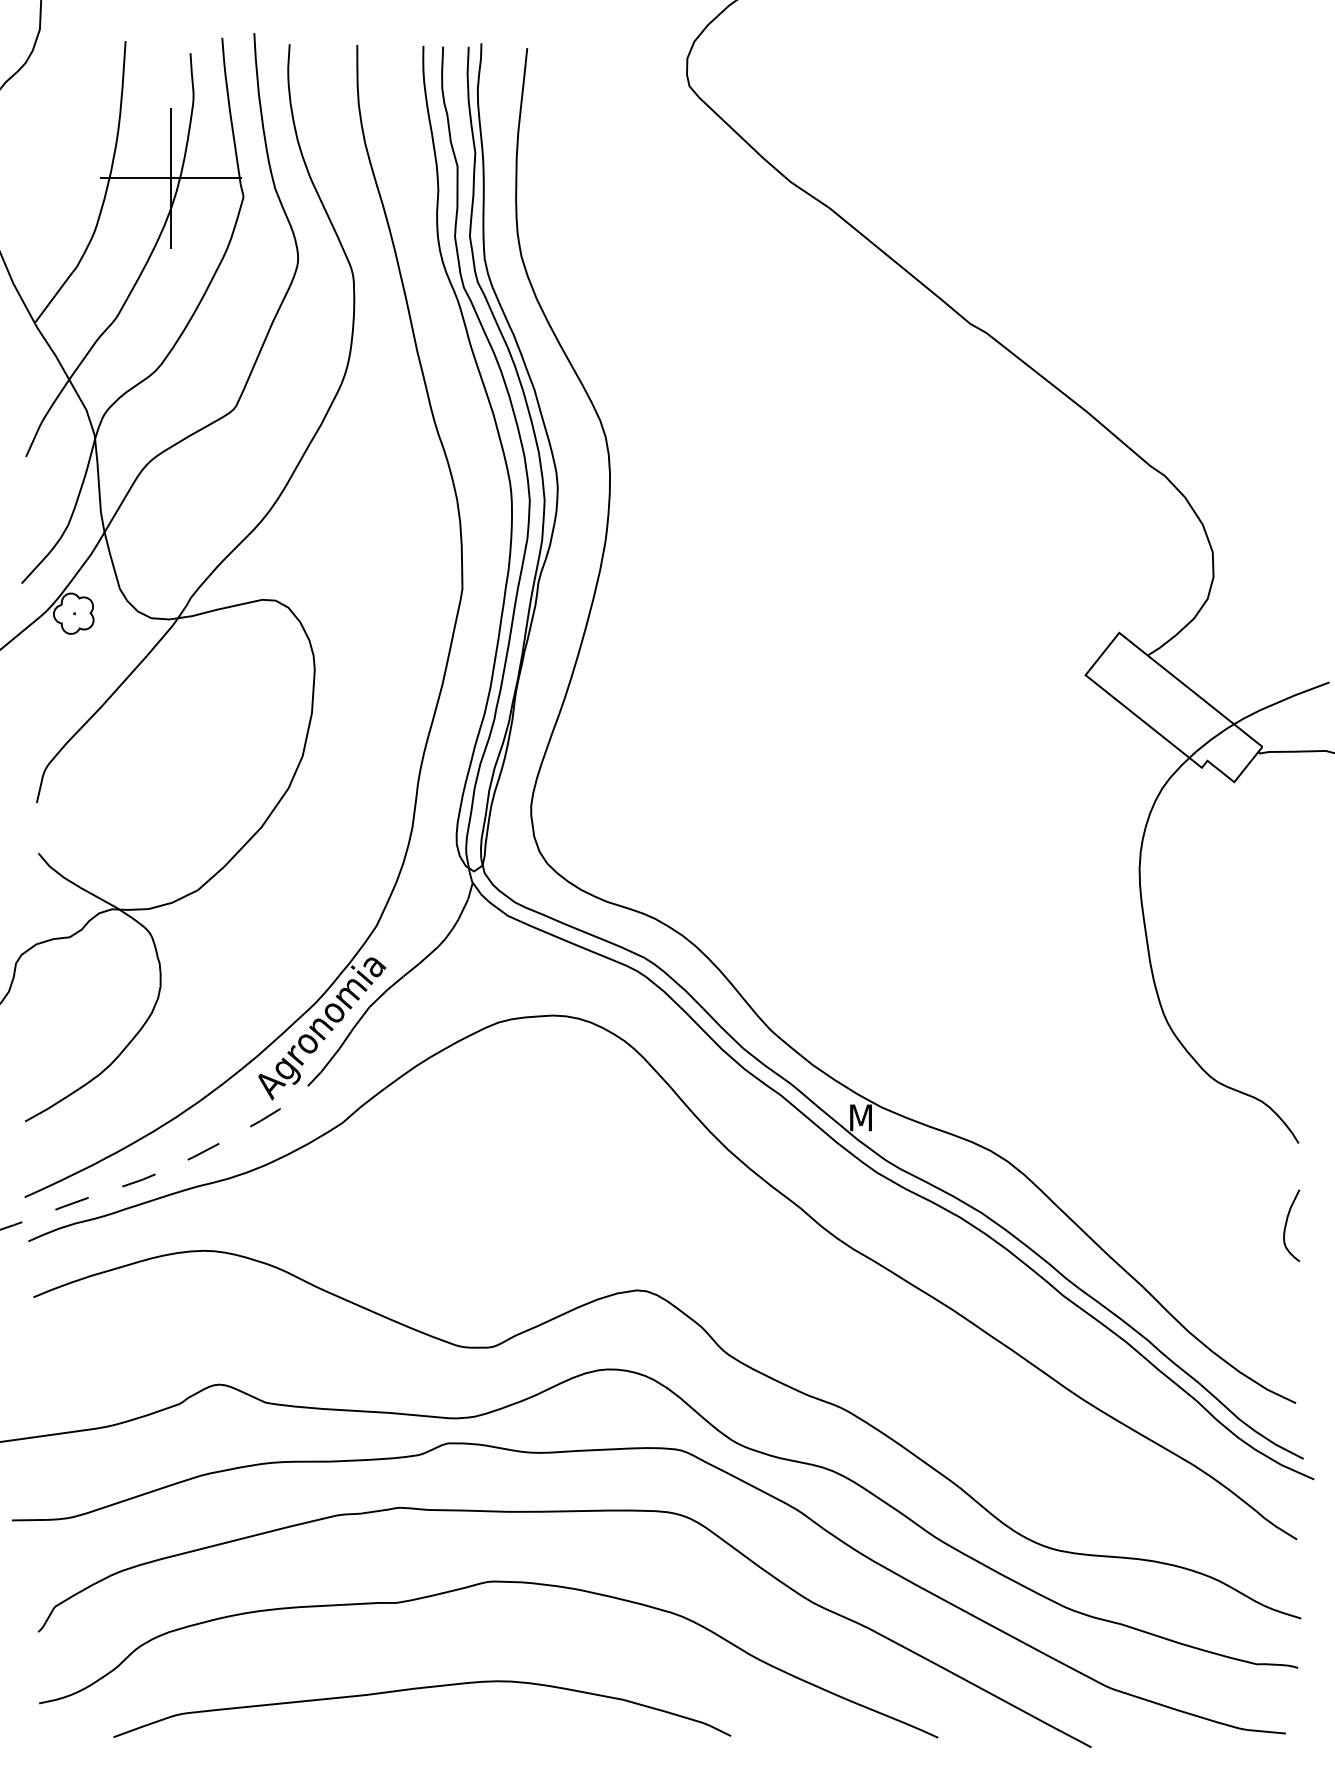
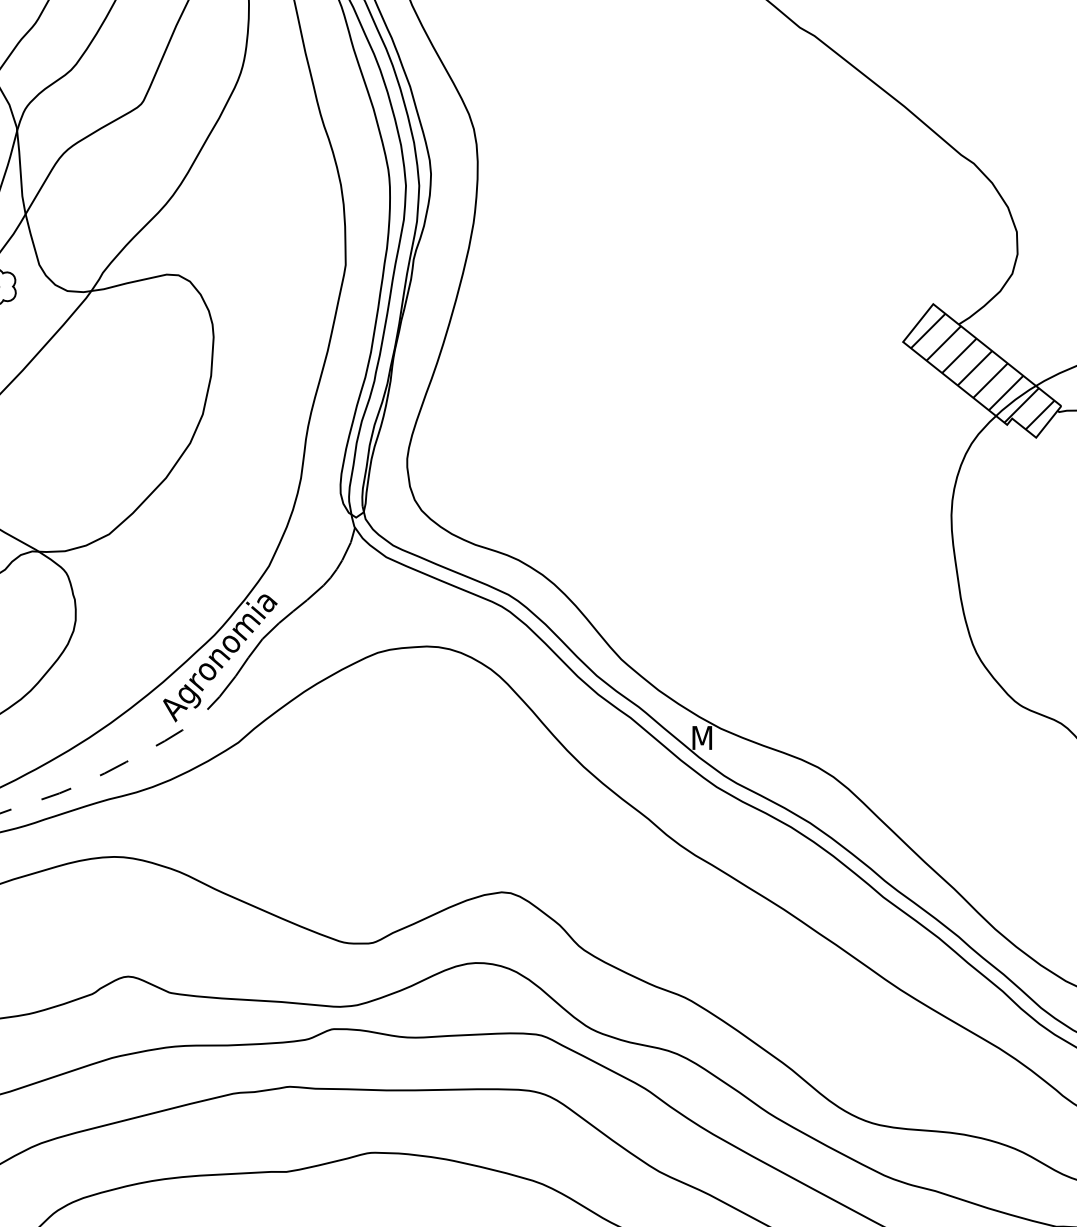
hatch: (1174, 707) -> (982, 370), added

